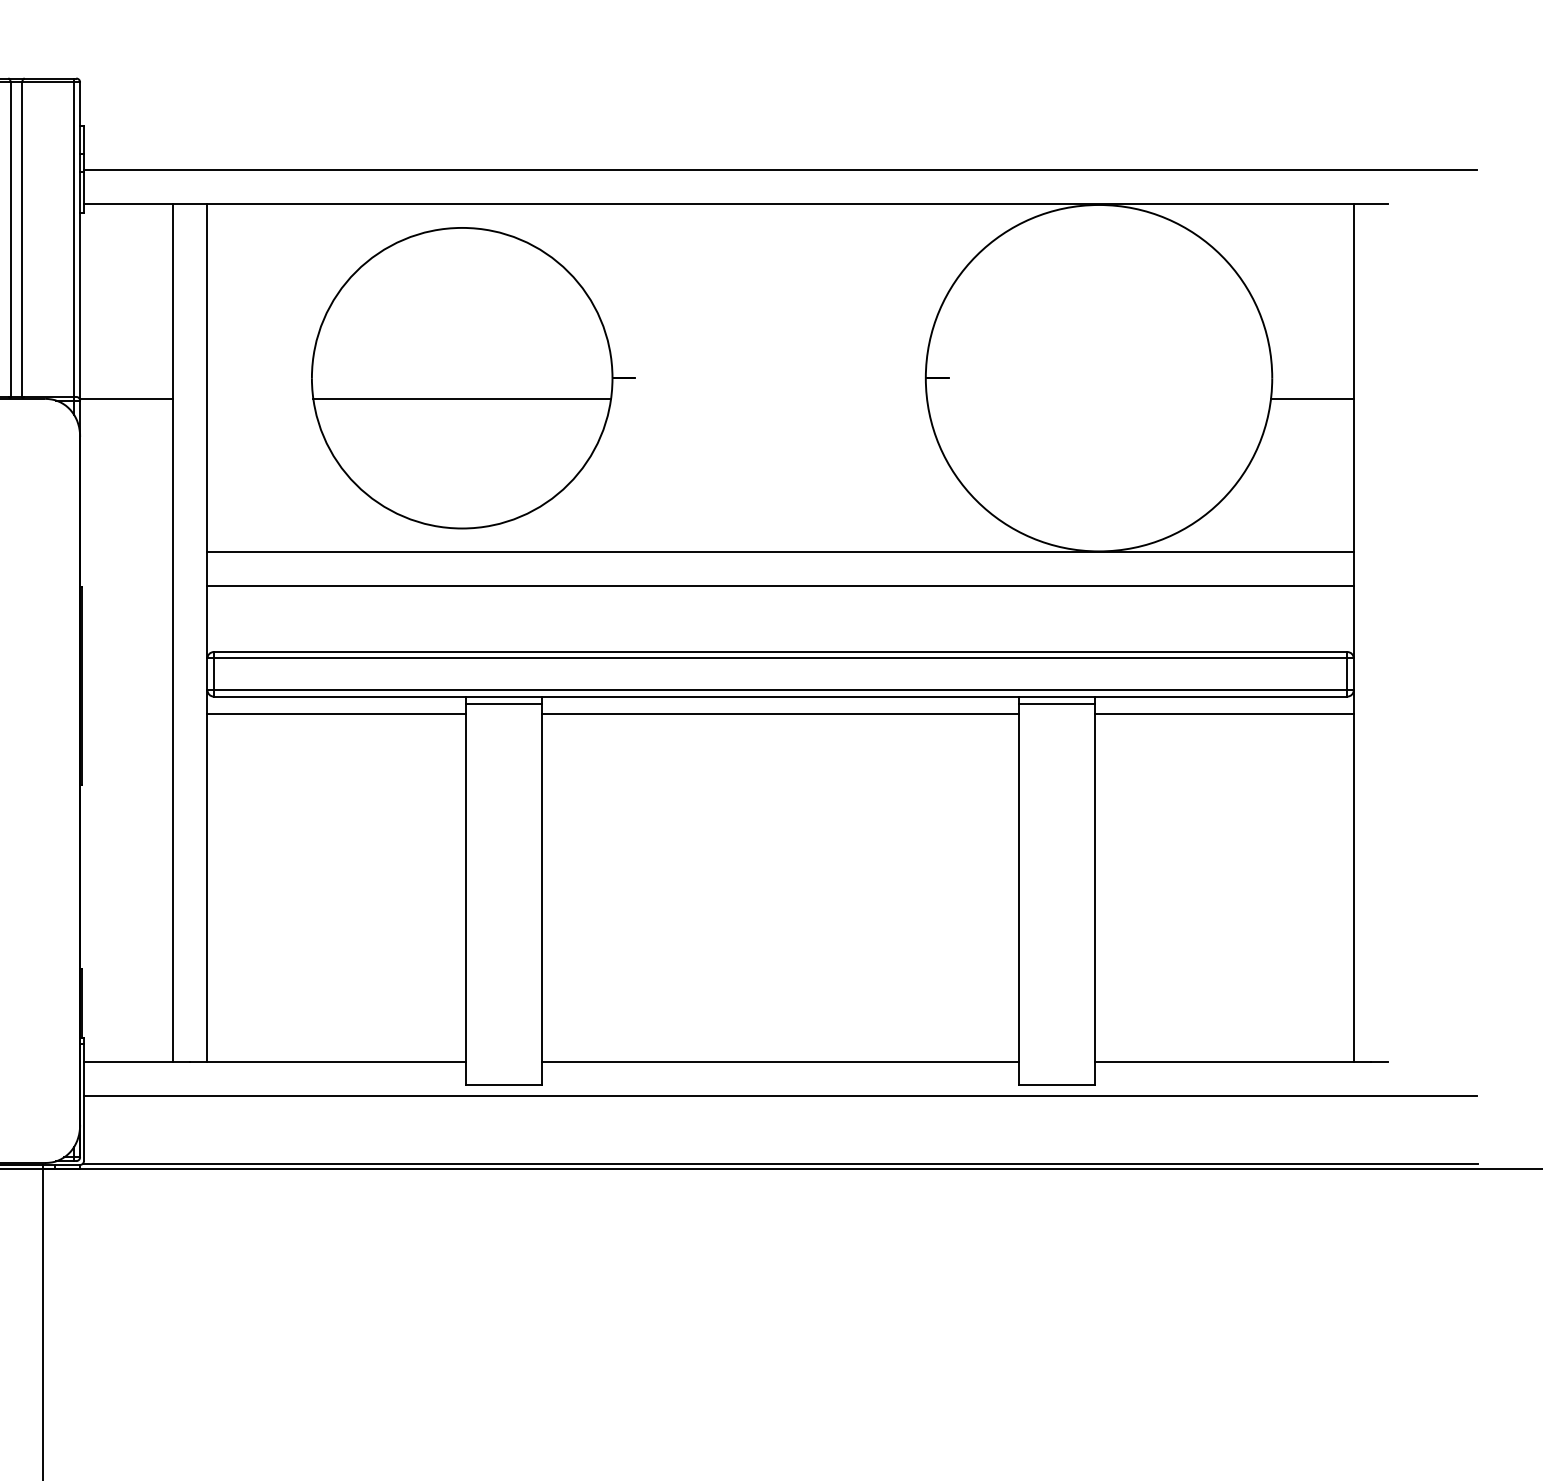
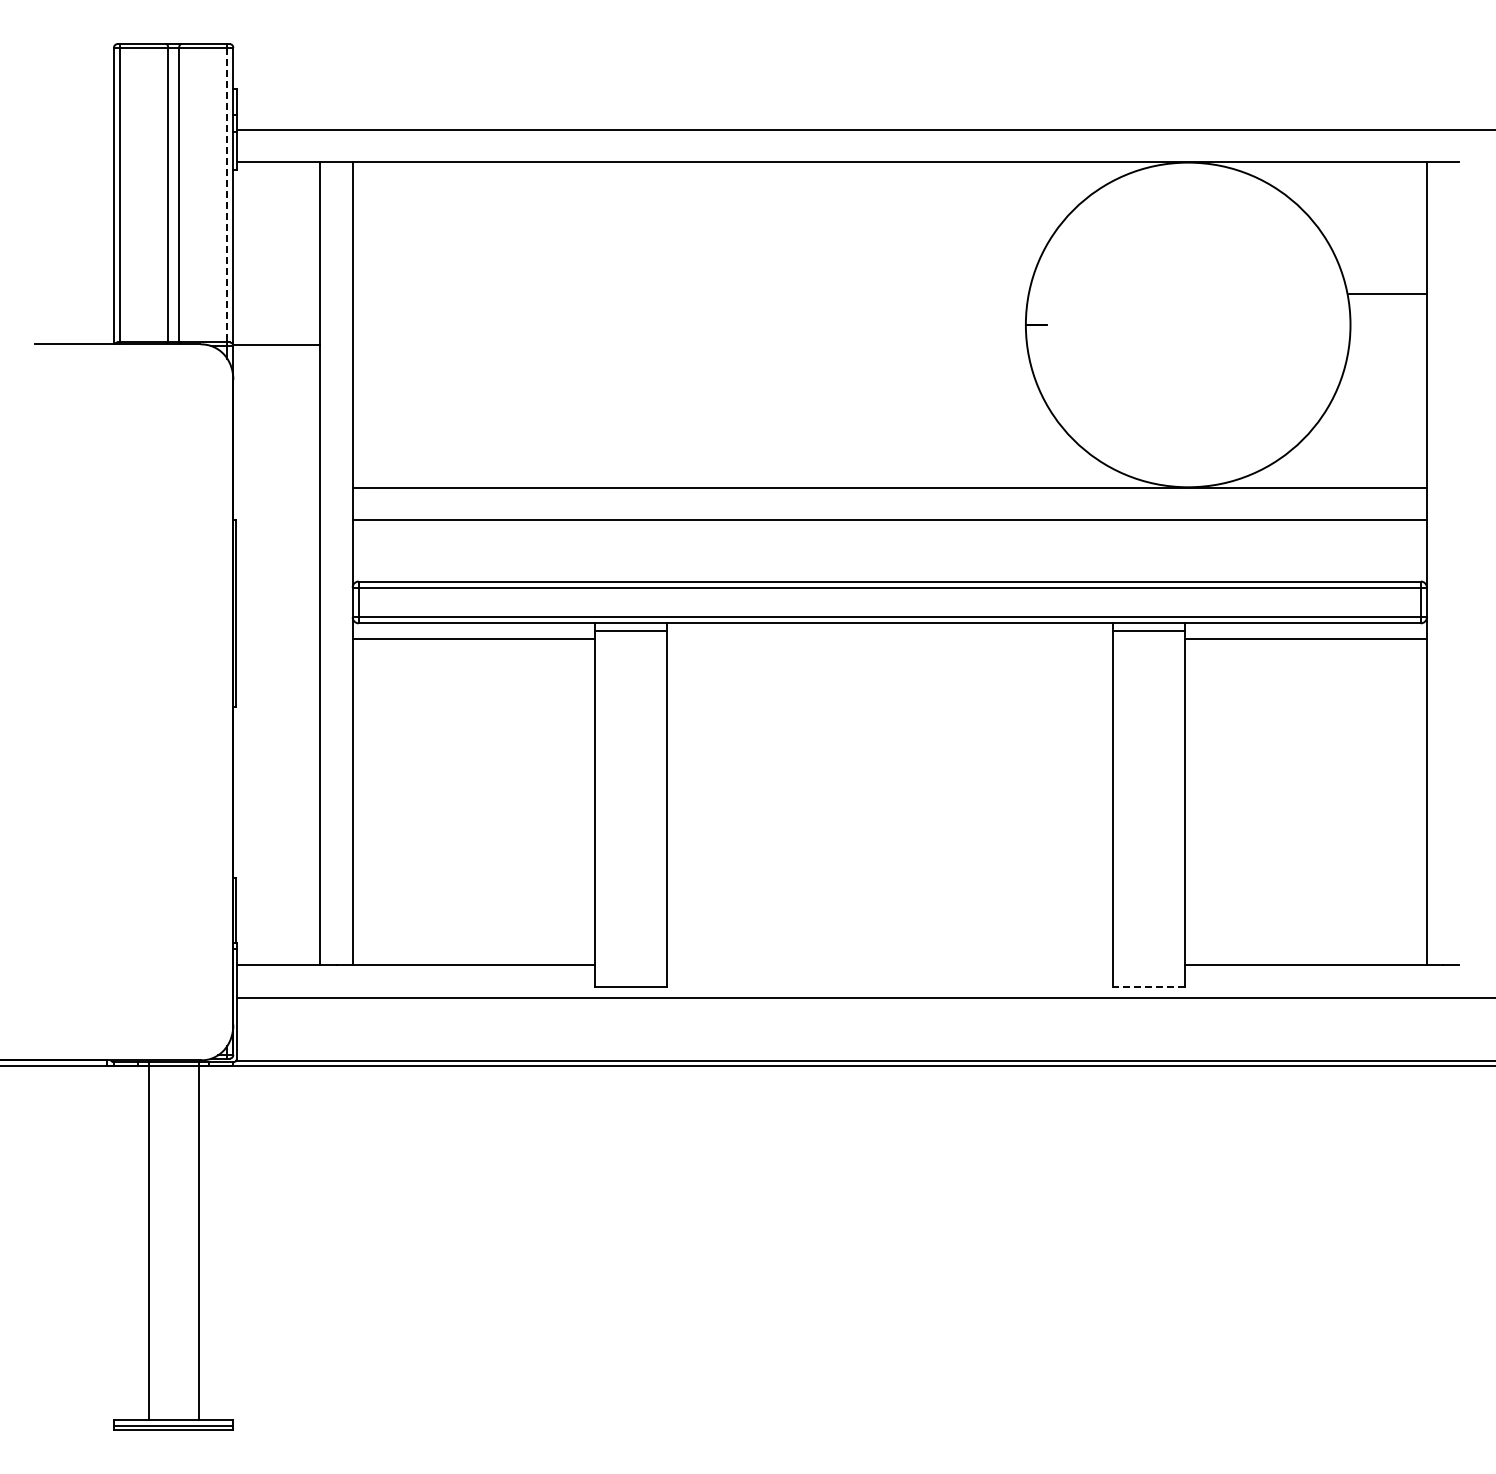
line: (73, 240) -> (227, 195), solid -> dashed
part: (472, 377) -> (601, 324), removed
line: (1311, 399) -> (1387, 293), moved
line: (780, 713) -> (889, 639), removed
line: (780, 1061) -> (889, 965), removed
line: (1056, 1085) -> (1148, 987), solid -> dashed

